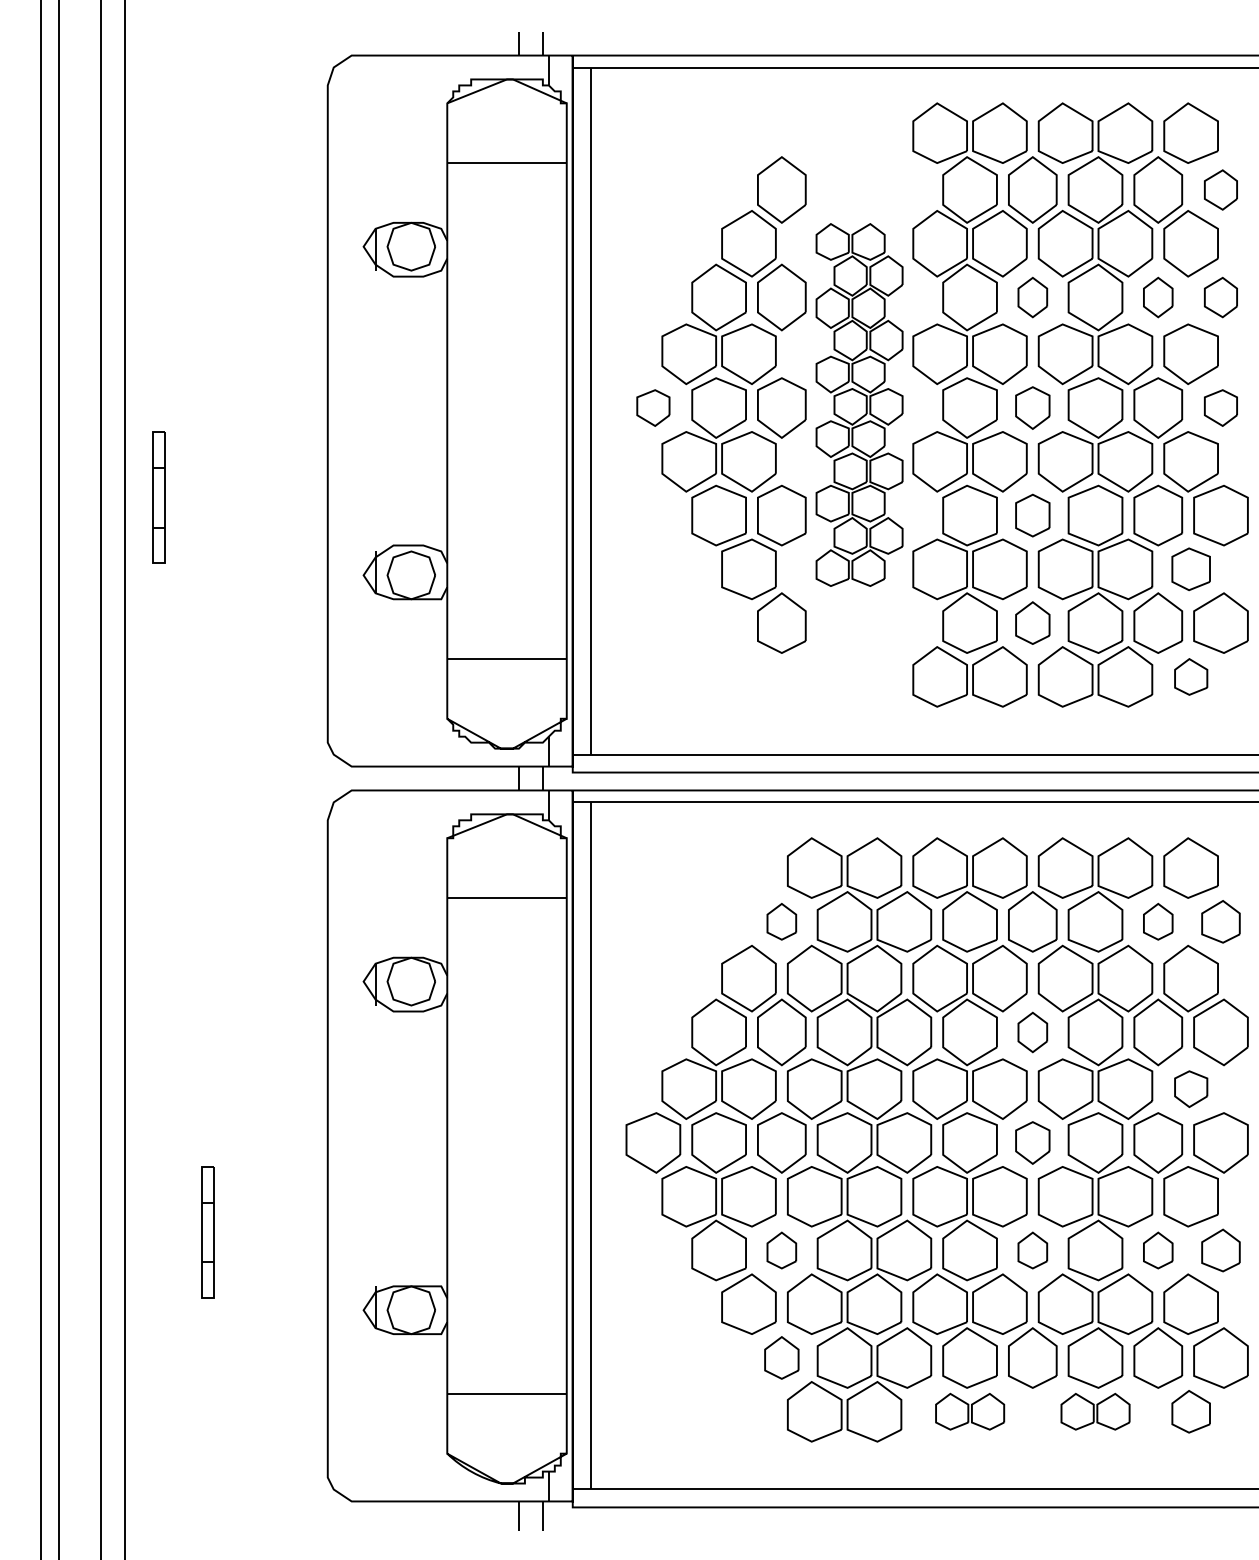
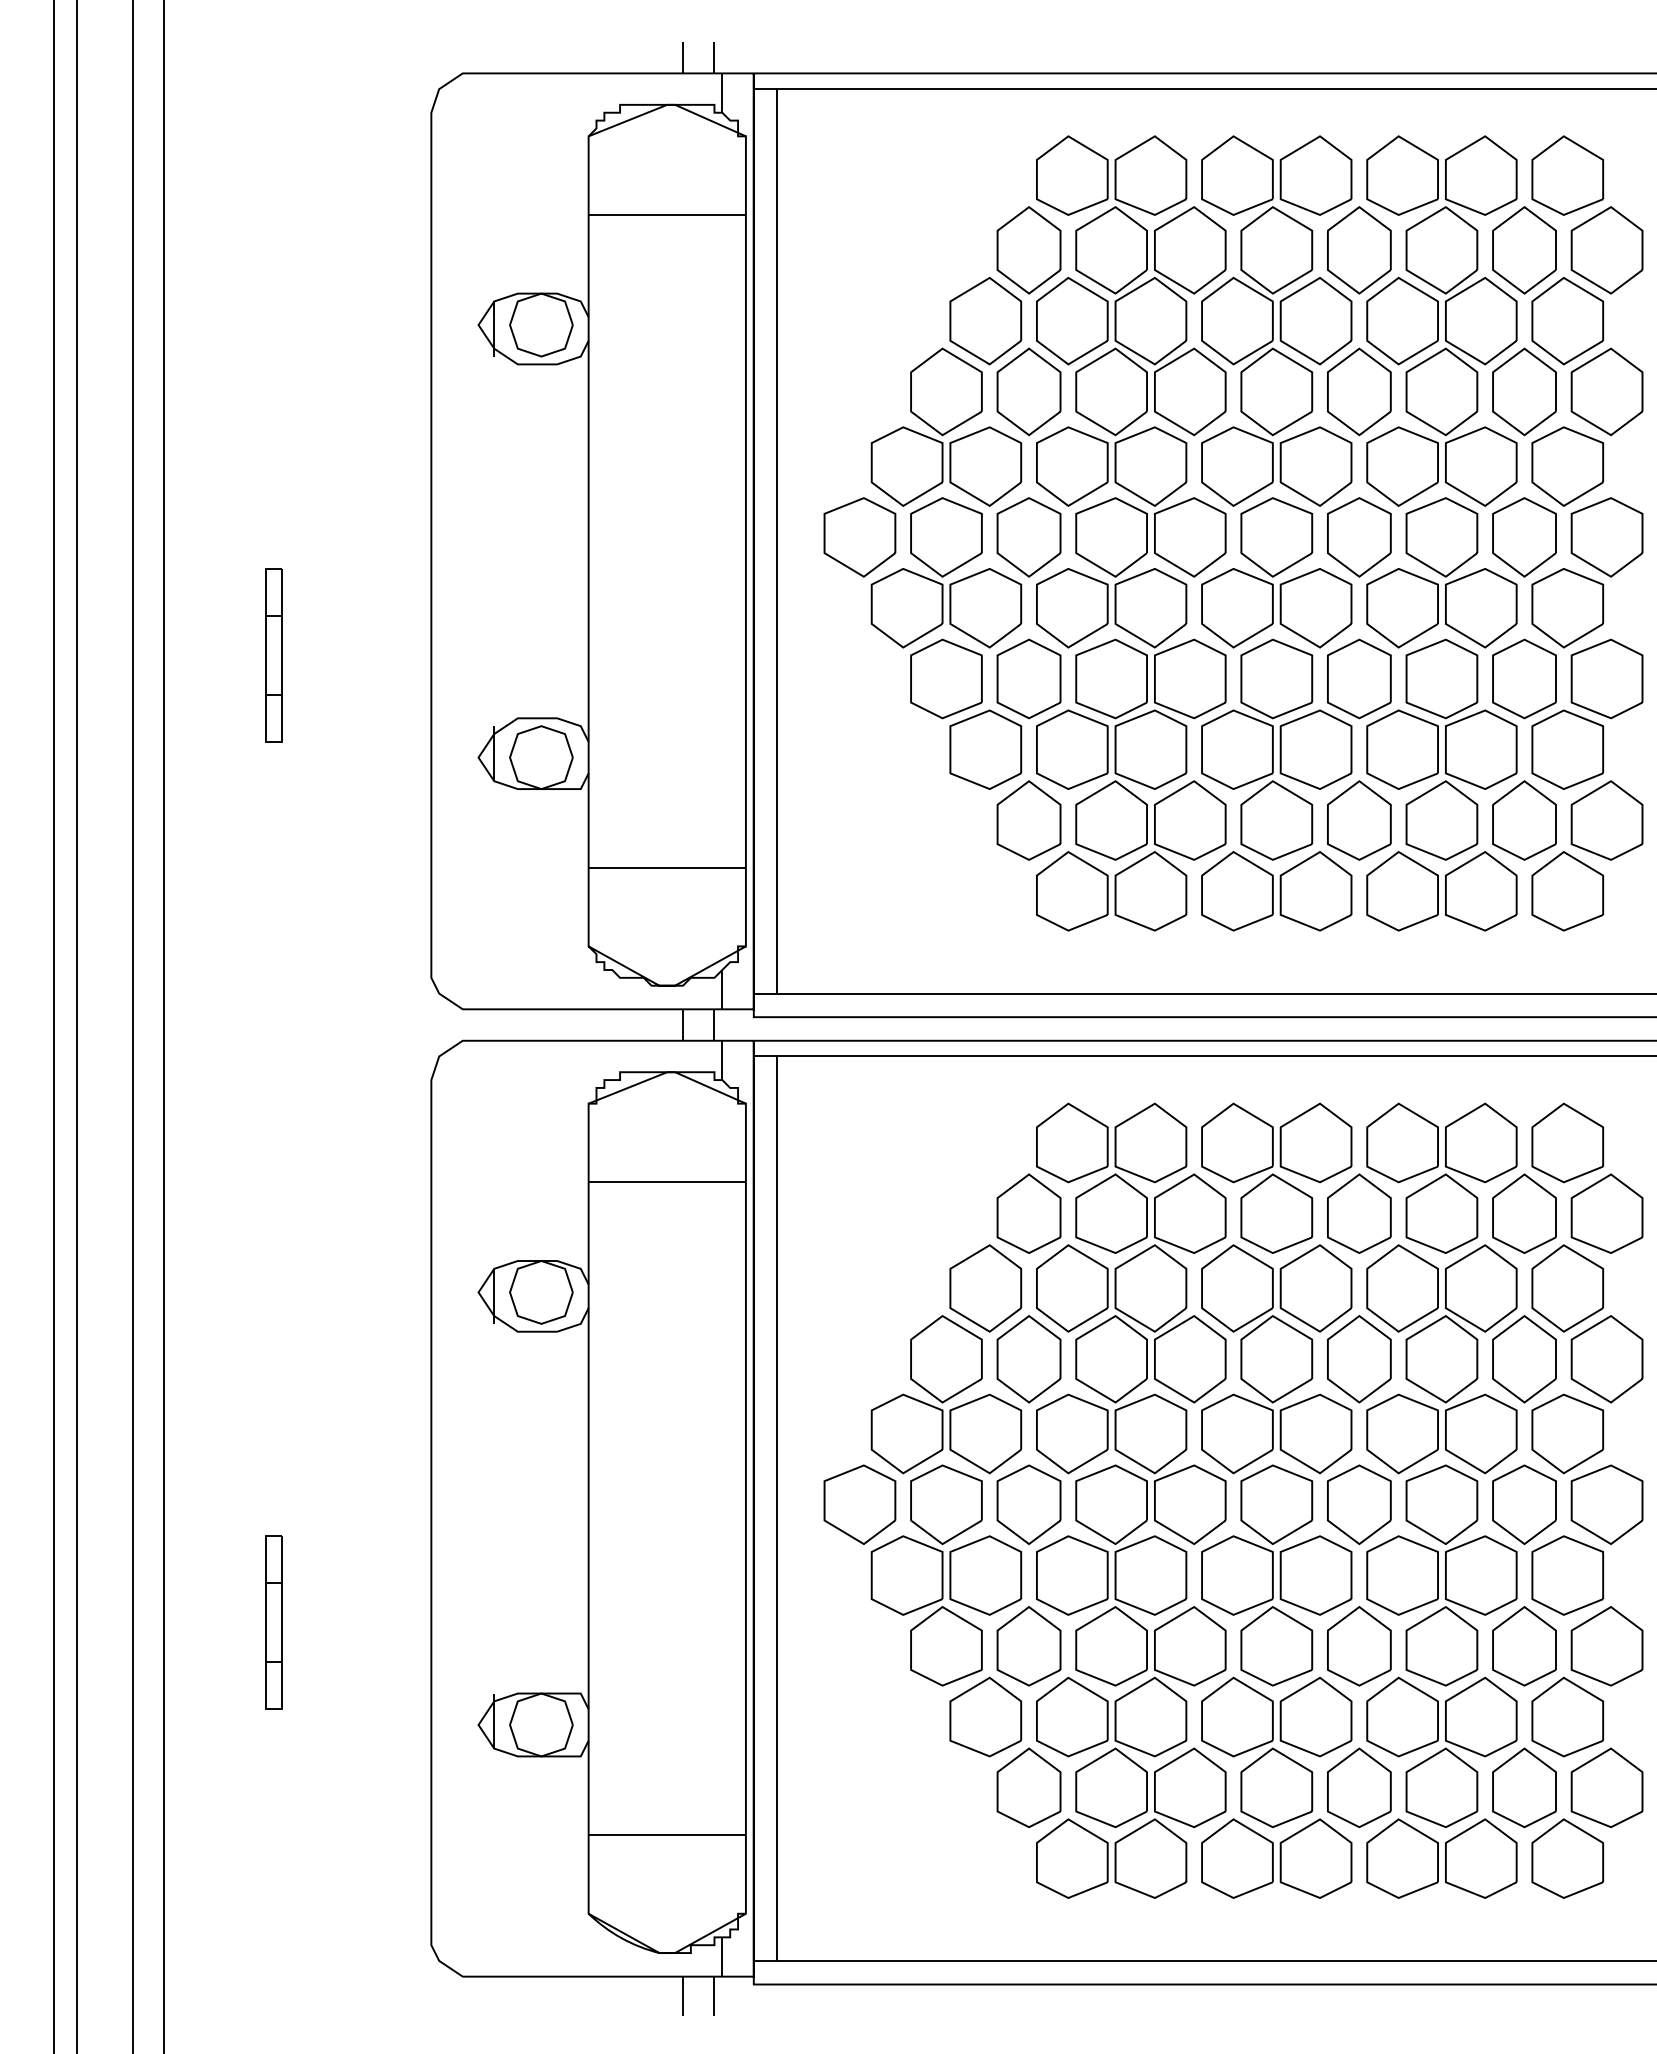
part: (1220, 190) -> (1606, 250), size x1.67
part: (1032, 297) -> (1359, 391), size x1.67
part: (1158, 297) -> (1524, 391), size x1.67
part: (1220, 297) -> (1606, 391), size x1.67
part: (859, 405) -> (1131, 533), size x1.67
part: (653, 408) -> (859, 537), size x1.67
part: (1032, 408) -> (1359, 537), size x1.43
part: (1220, 408) -> (1606, 537), size x1.67
part: (158, 497) -> (273, 655), moved
part: (1032, 515) -> (1359, 678), size x1.43
part: (1190, 569) -> (1567, 749), size x1.43
part: (1032, 623) -> (1359, 820), size x1.43
part: (1190, 677) -> (1567, 891), size x1.67
part: (781, 921) -> (1028, 1213), size x1.67
part: (1158, 921) -> (1524, 1213), size x1.67
part: (1220, 921) -> (1606, 1213), size x1.43
part: (1032, 1032) -> (1359, 1359), size x1.67
part: (1190, 1088) -> (1567, 1433), size x1.67
part: (1032, 1142) -> (1359, 1504), size x1.43
part: (781, 1250) -> (1028, 1646), size x1.67
part: (1032, 1250) -> (1359, 1646), size x1.67
part: (1158, 1250) -> (1524, 1646), size x1.67
part: (1220, 1250) -> (1606, 1646), size x1.43
part: (781, 1357) -> (1028, 1787), size x1.43
part: (969, 1411) -> (1276, 1858), size x1.67
part: (1095, 1411) -> (1441, 1858), size x1.67
part: (1190, 1411) -> (1567, 1858), size x1.43

